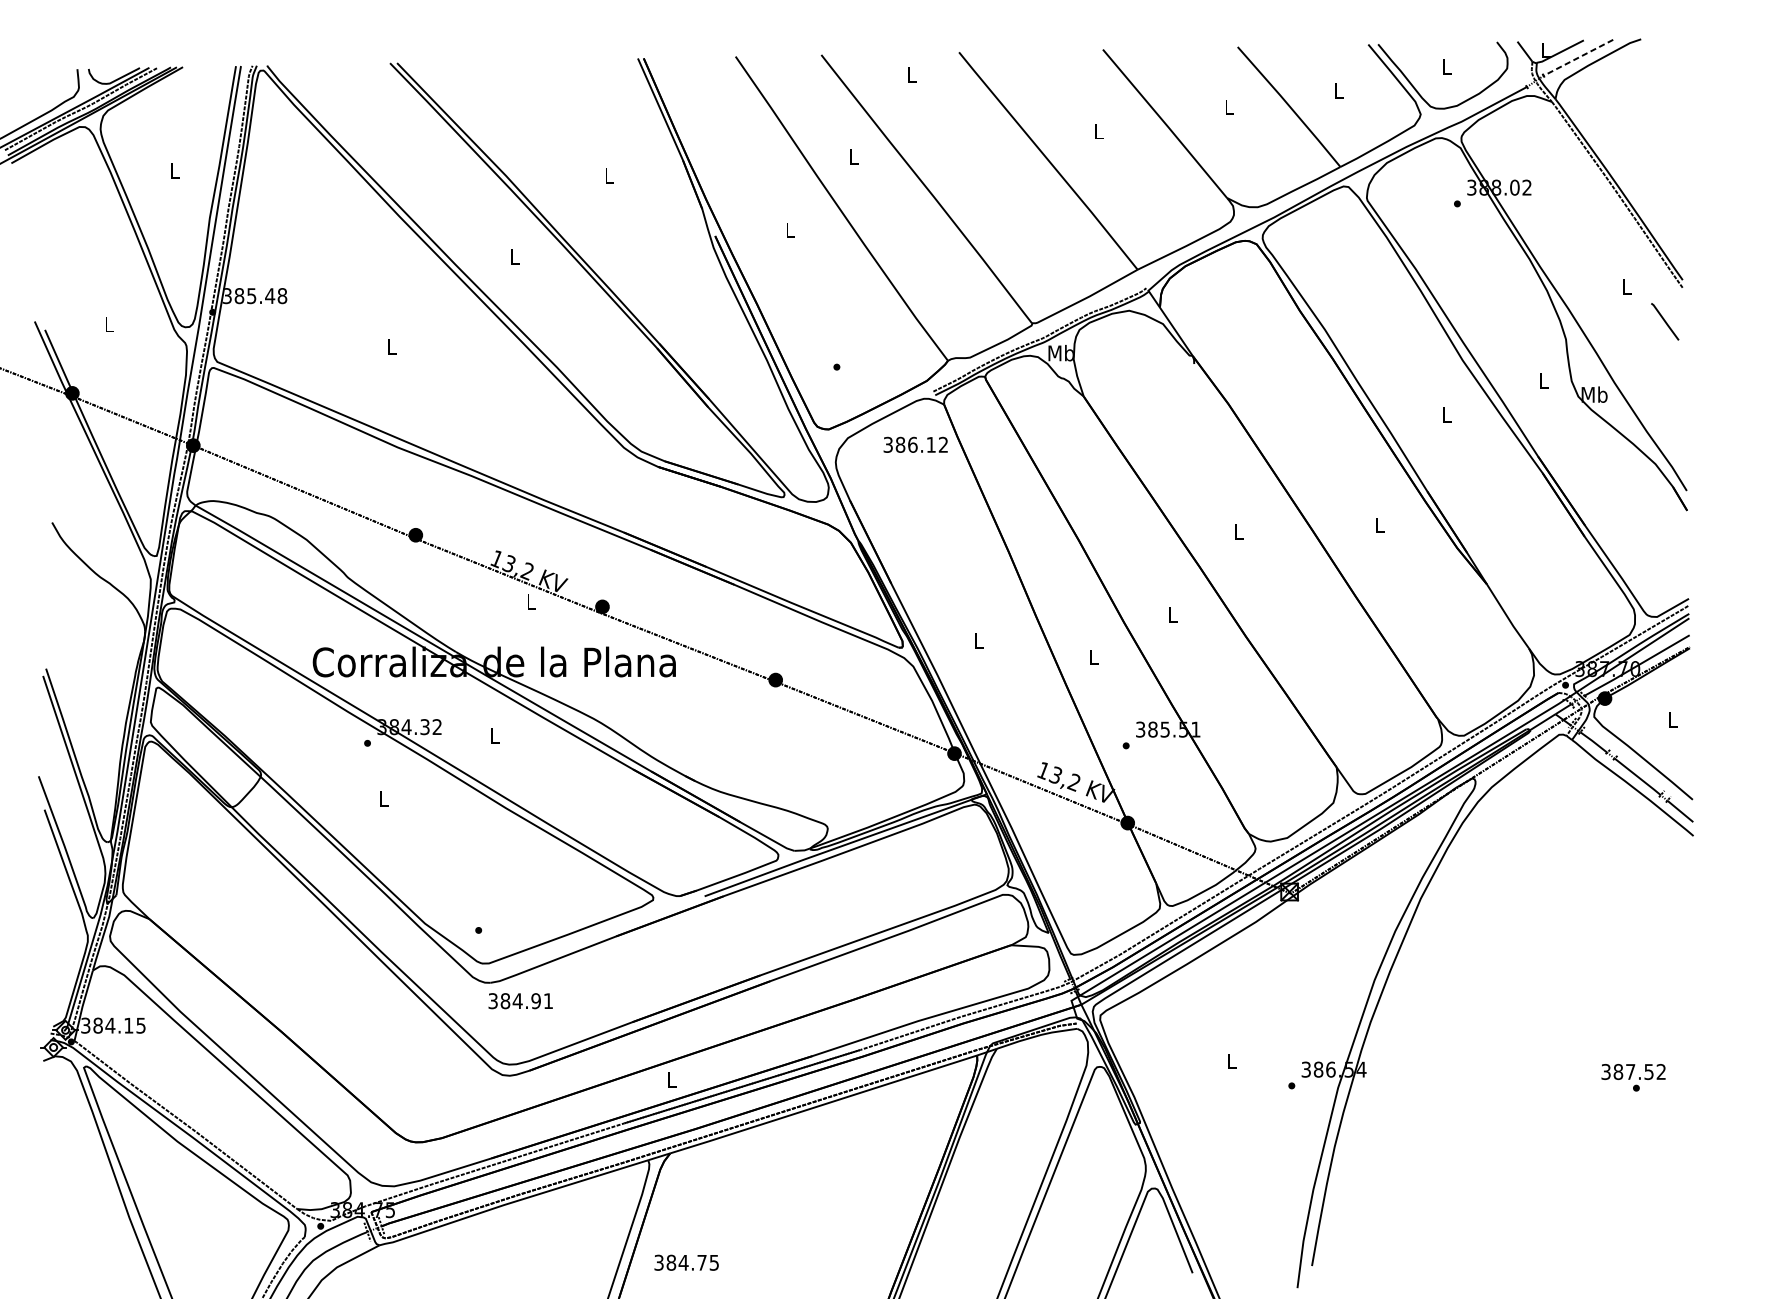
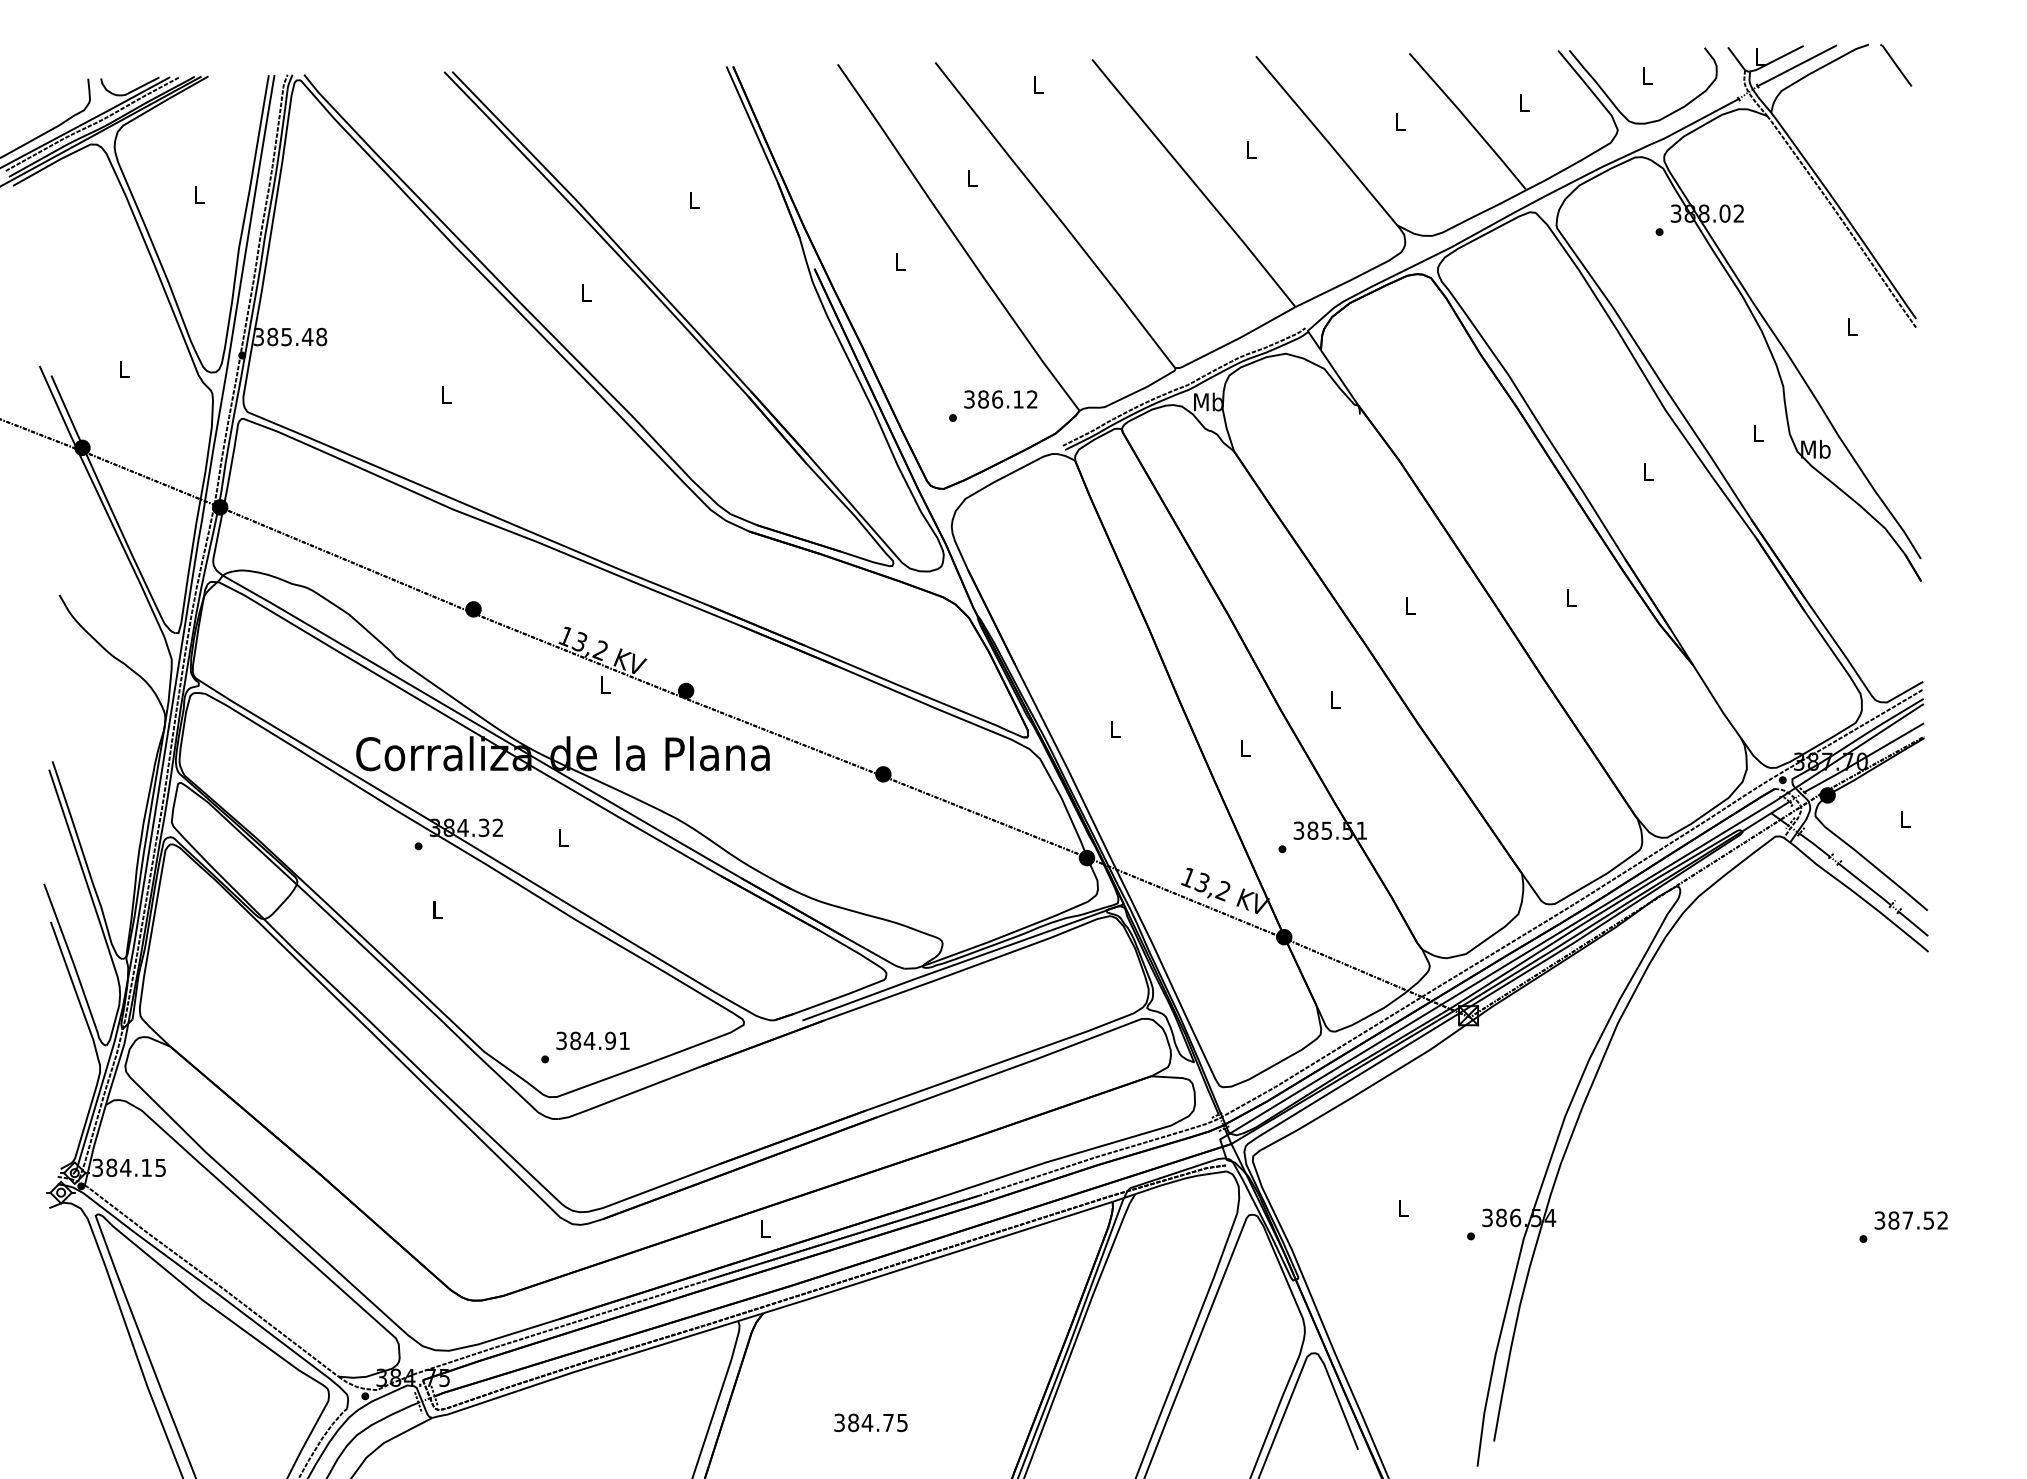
line: (1578, 57) -> (1797, 65), dashed -> solid
line: (1665, 321) -> (1896, 65), moved
text: (915, 444) -> (1000, 399), moved
text: (520, 1000) -> (592, 1040), moved
text: (1632, 1071) -> (1910, 1220), moved
text: (686, 1262) -> (870, 1422), moved

